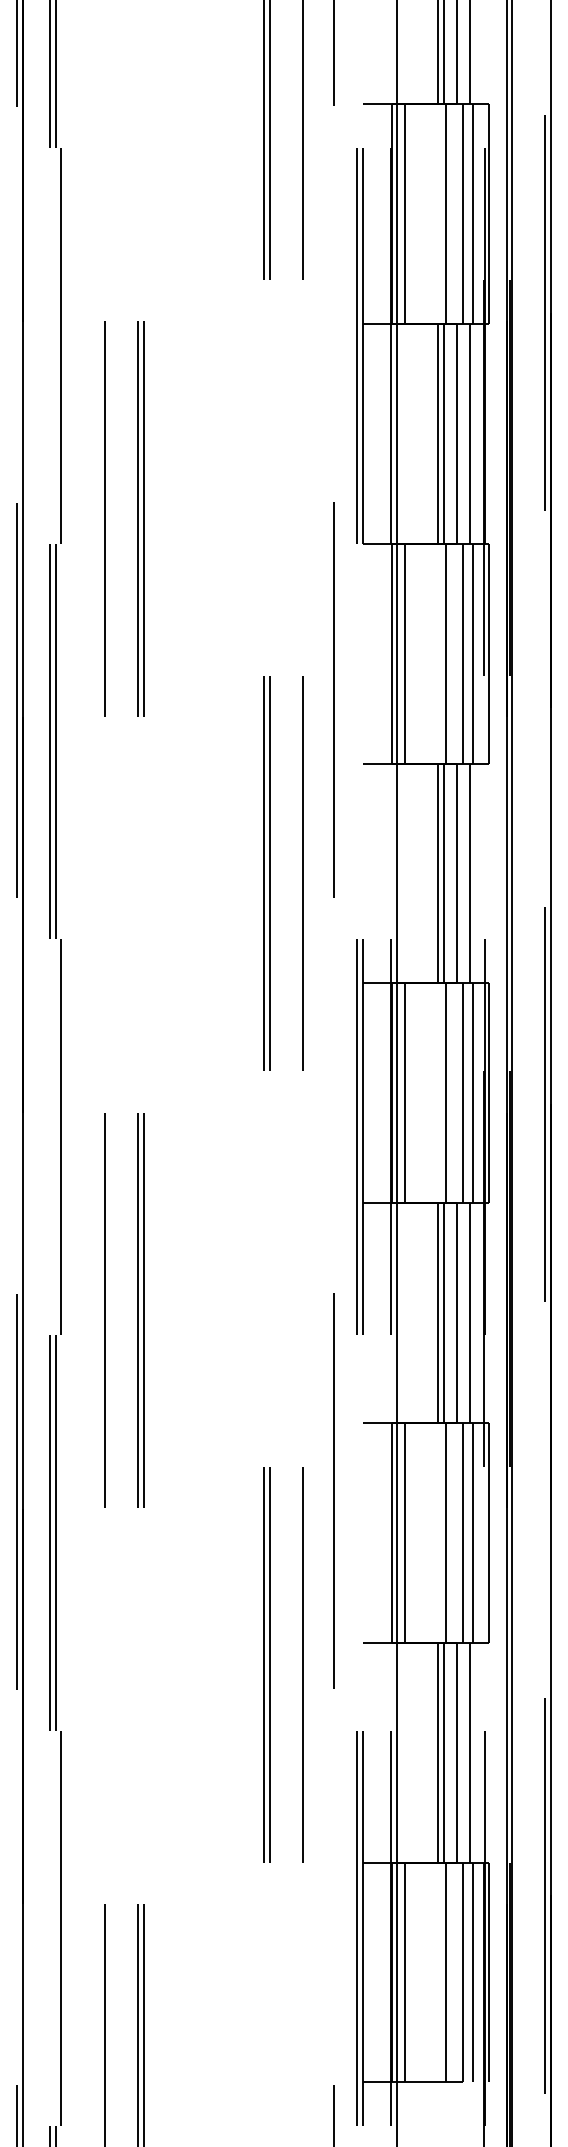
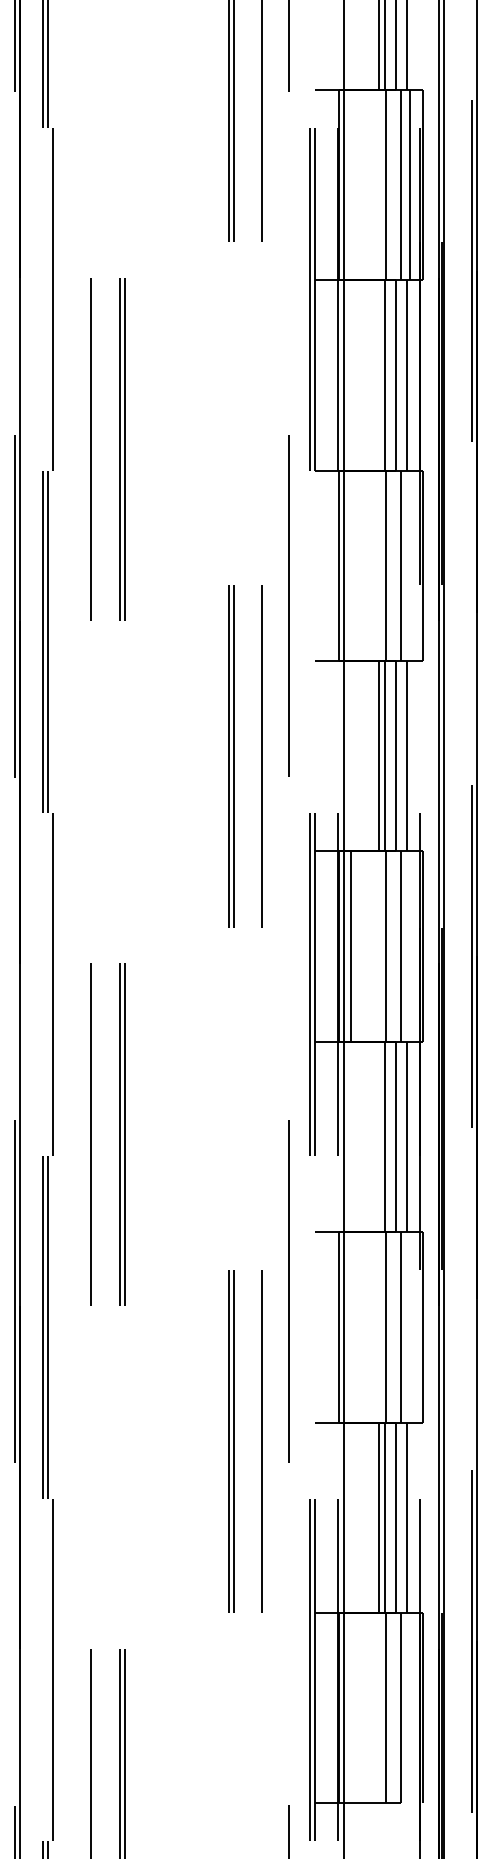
line: (404, 214) -> (350, 185), removed
line: (438, 433) -> (379, 375), removed
line: (404, 653) -> (350, 565), removed
line: (472, 653) -> (409, 565), removed
line: (472, 1093) -> (409, 946), removed
line: (438, 1312) -> (379, 1136), removed
line: (404, 1533) -> (350, 1327), removed
line: (472, 1533) -> (409, 1327), removed
line: (404, 1971) -> (350, 1707), removed
line: (472, 1971) -> (409, 1707), removed

